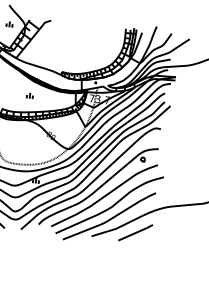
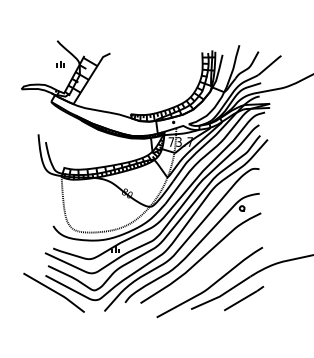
part: (29, 95) -> (95, 147), removed
curve: (111, 206) -> (210, 270), removed

